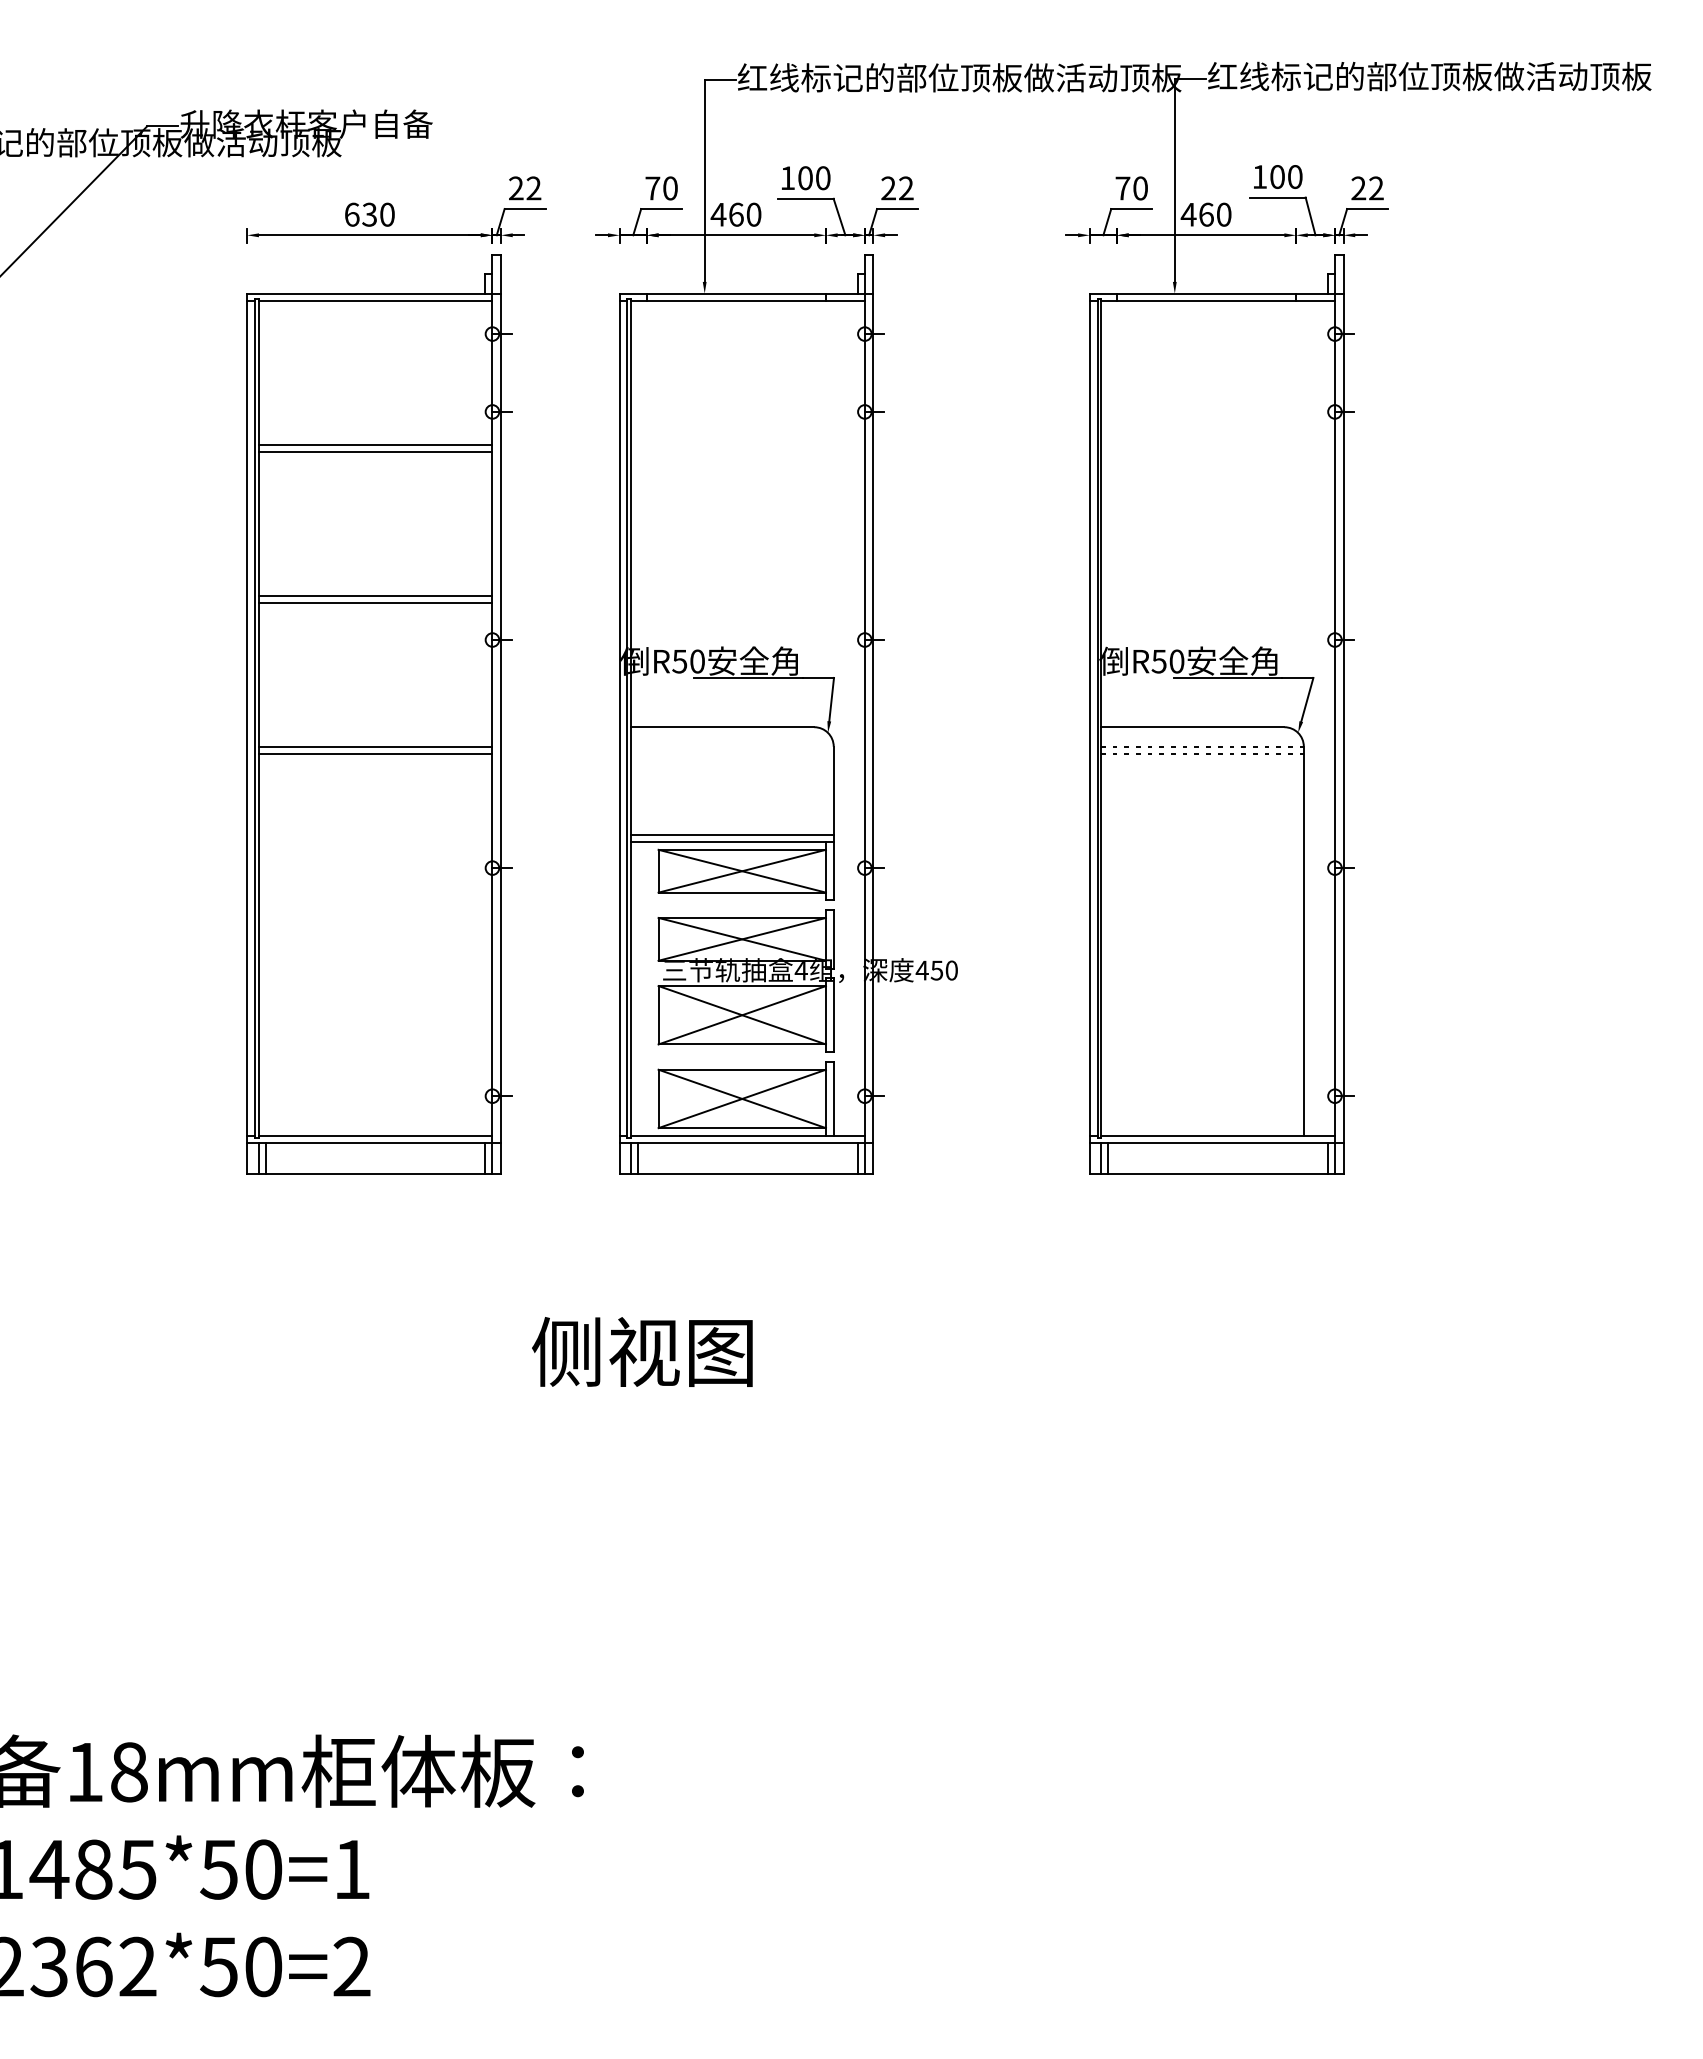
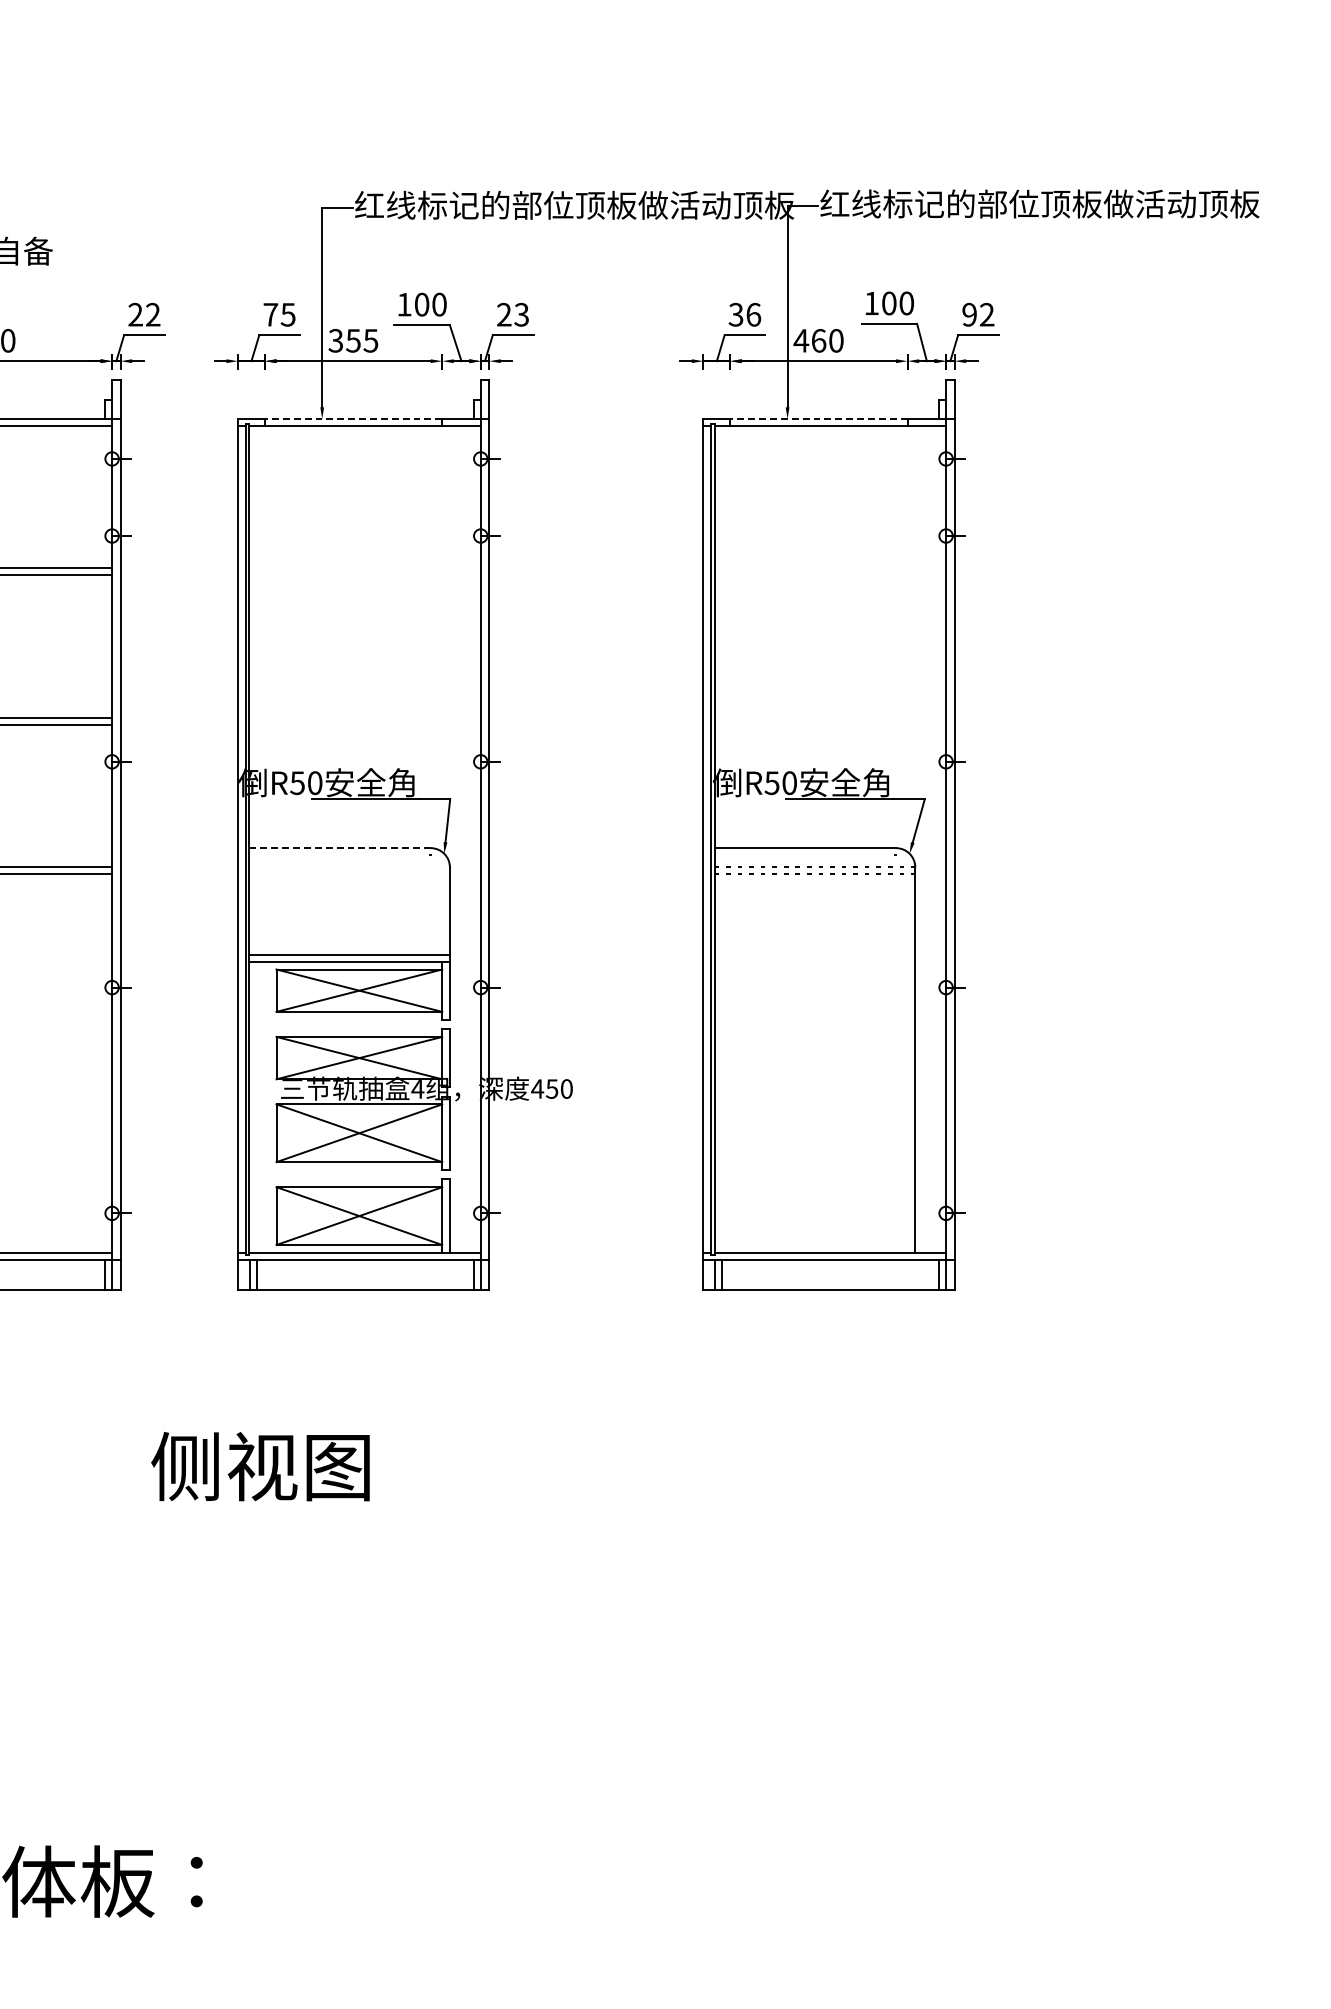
text: (669, 188) -> (287, 314), 70 -> 75
text: (905, 188) -> (520, 314), 22 -> 23
text: (1131, 188) -> (744, 314), 70 -> 36
text: (1358, 188) -> (969, 314), 22 -> 92
text: (735, 214) -> (352, 340), 460 -> 355
line: (736, 293) -> (353, 418), solid -> dashed
line: (1206, 293) -> (818, 418), solid -> dashed
line: (722, 727) -> (339, 848), solid -> dashed

